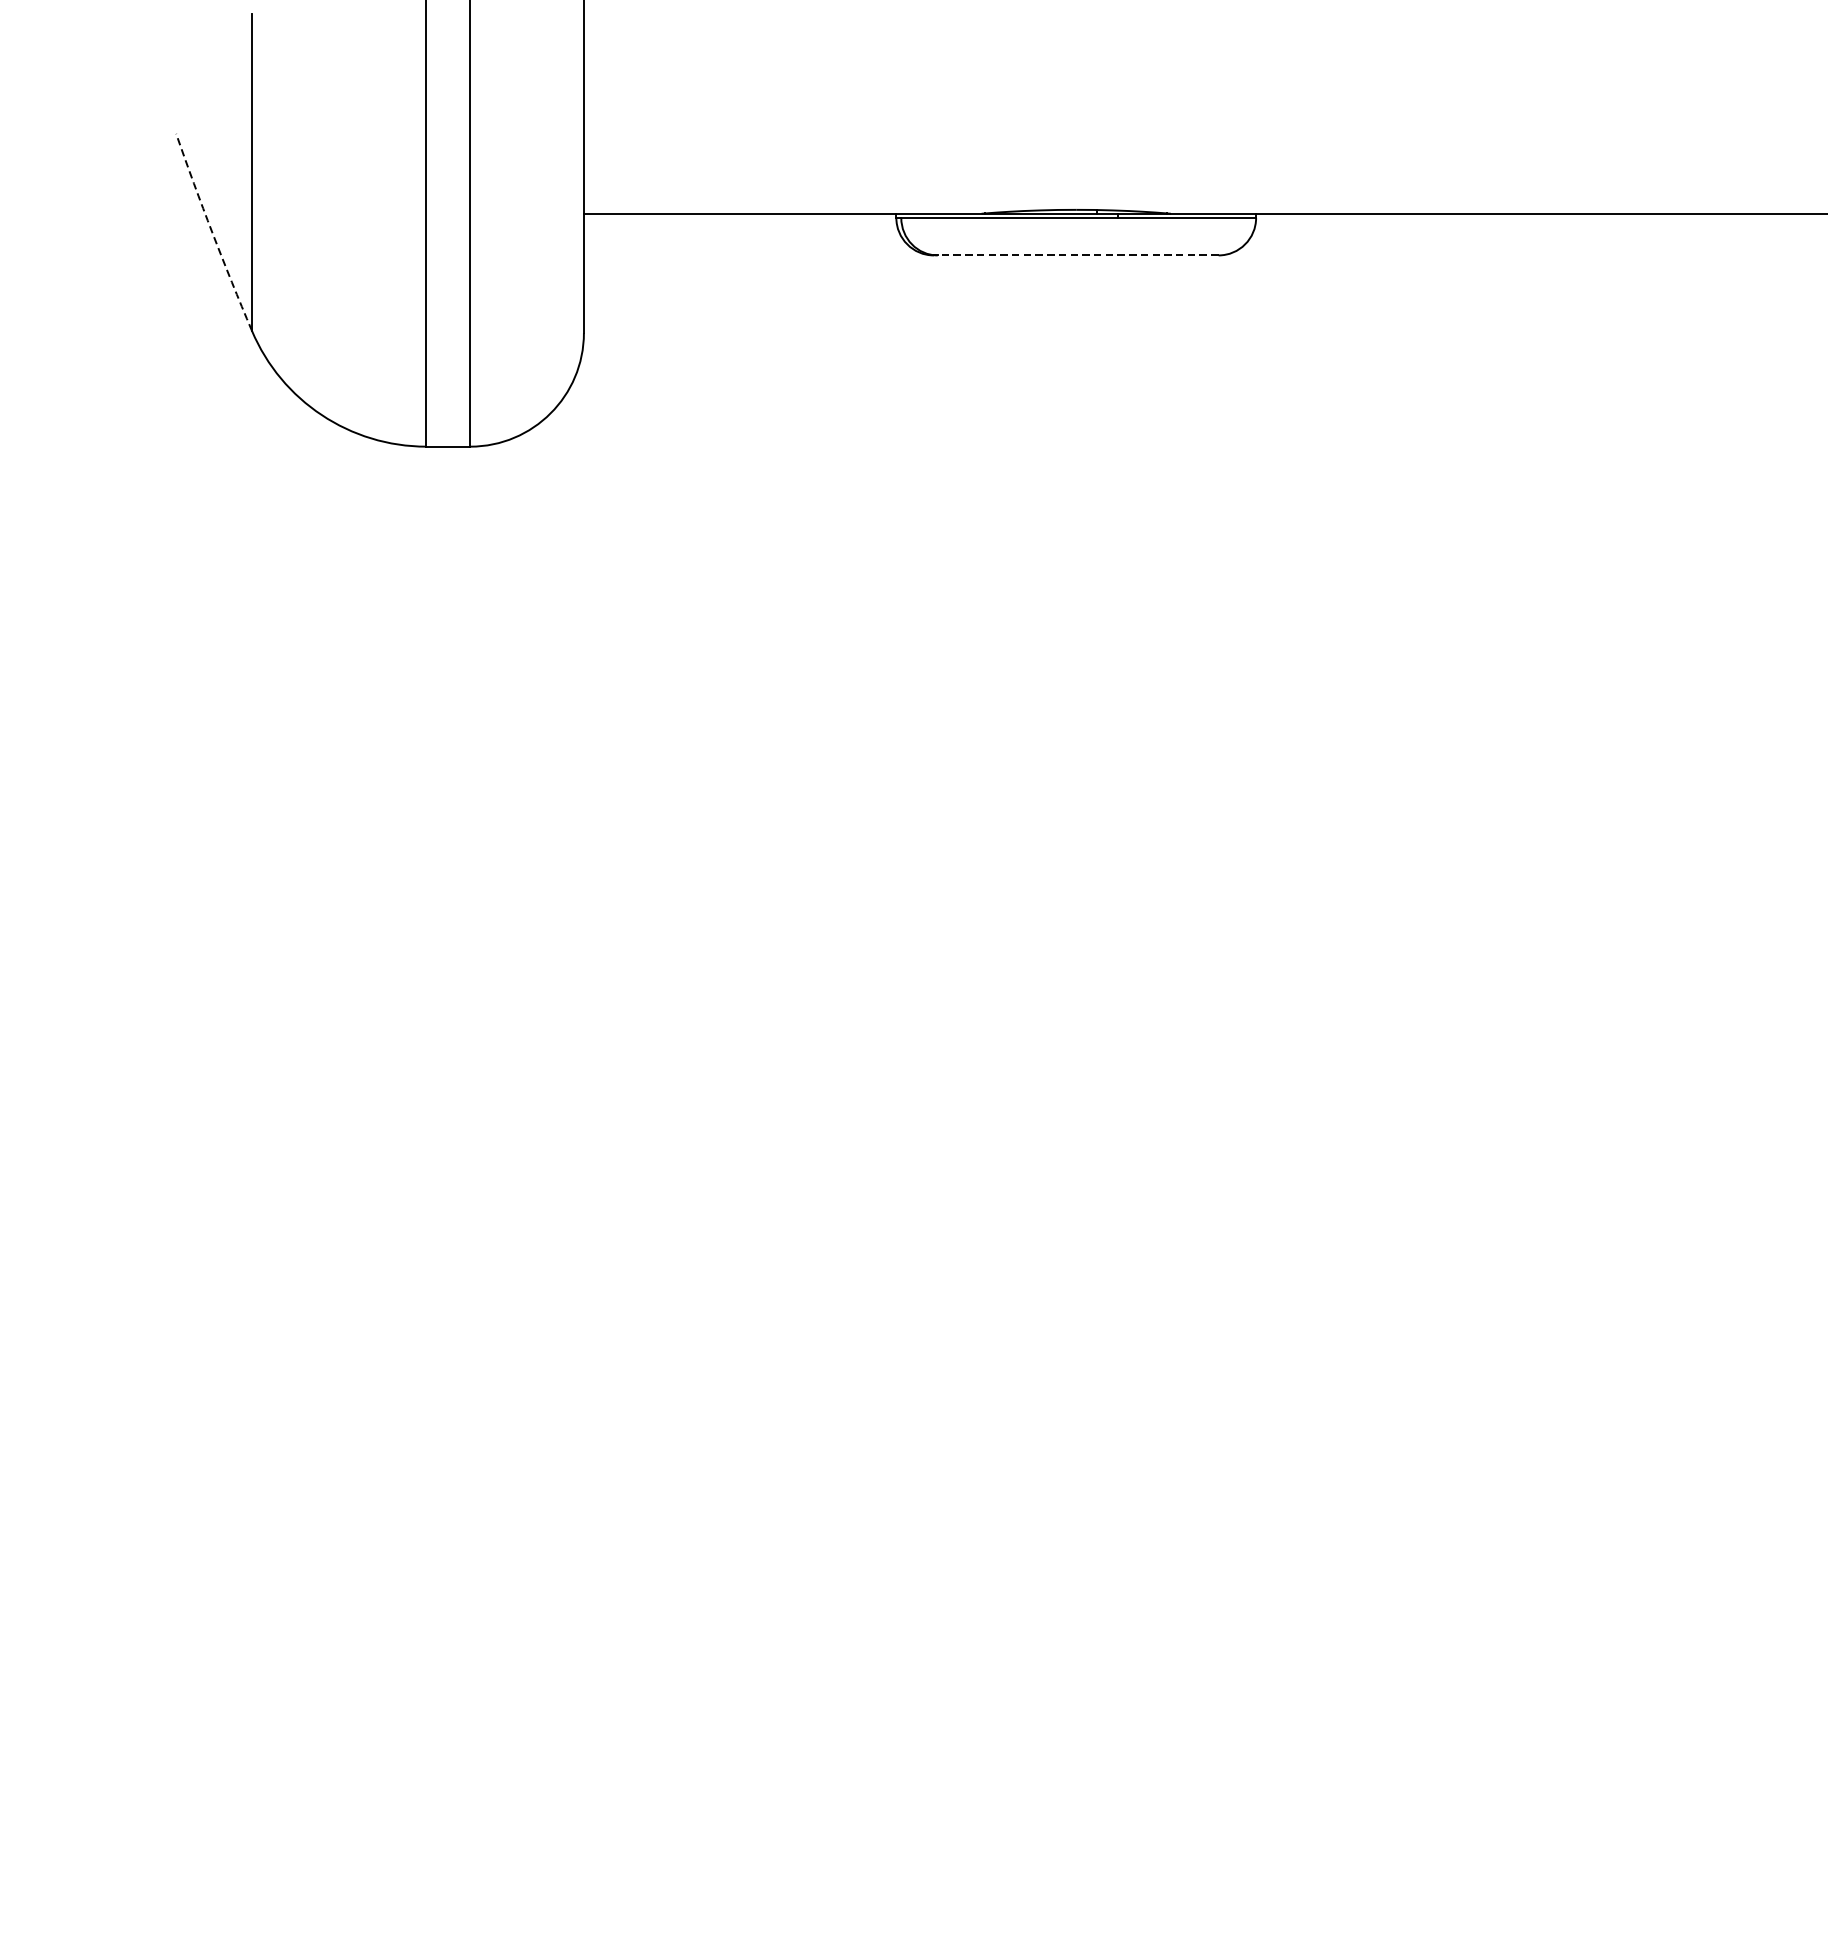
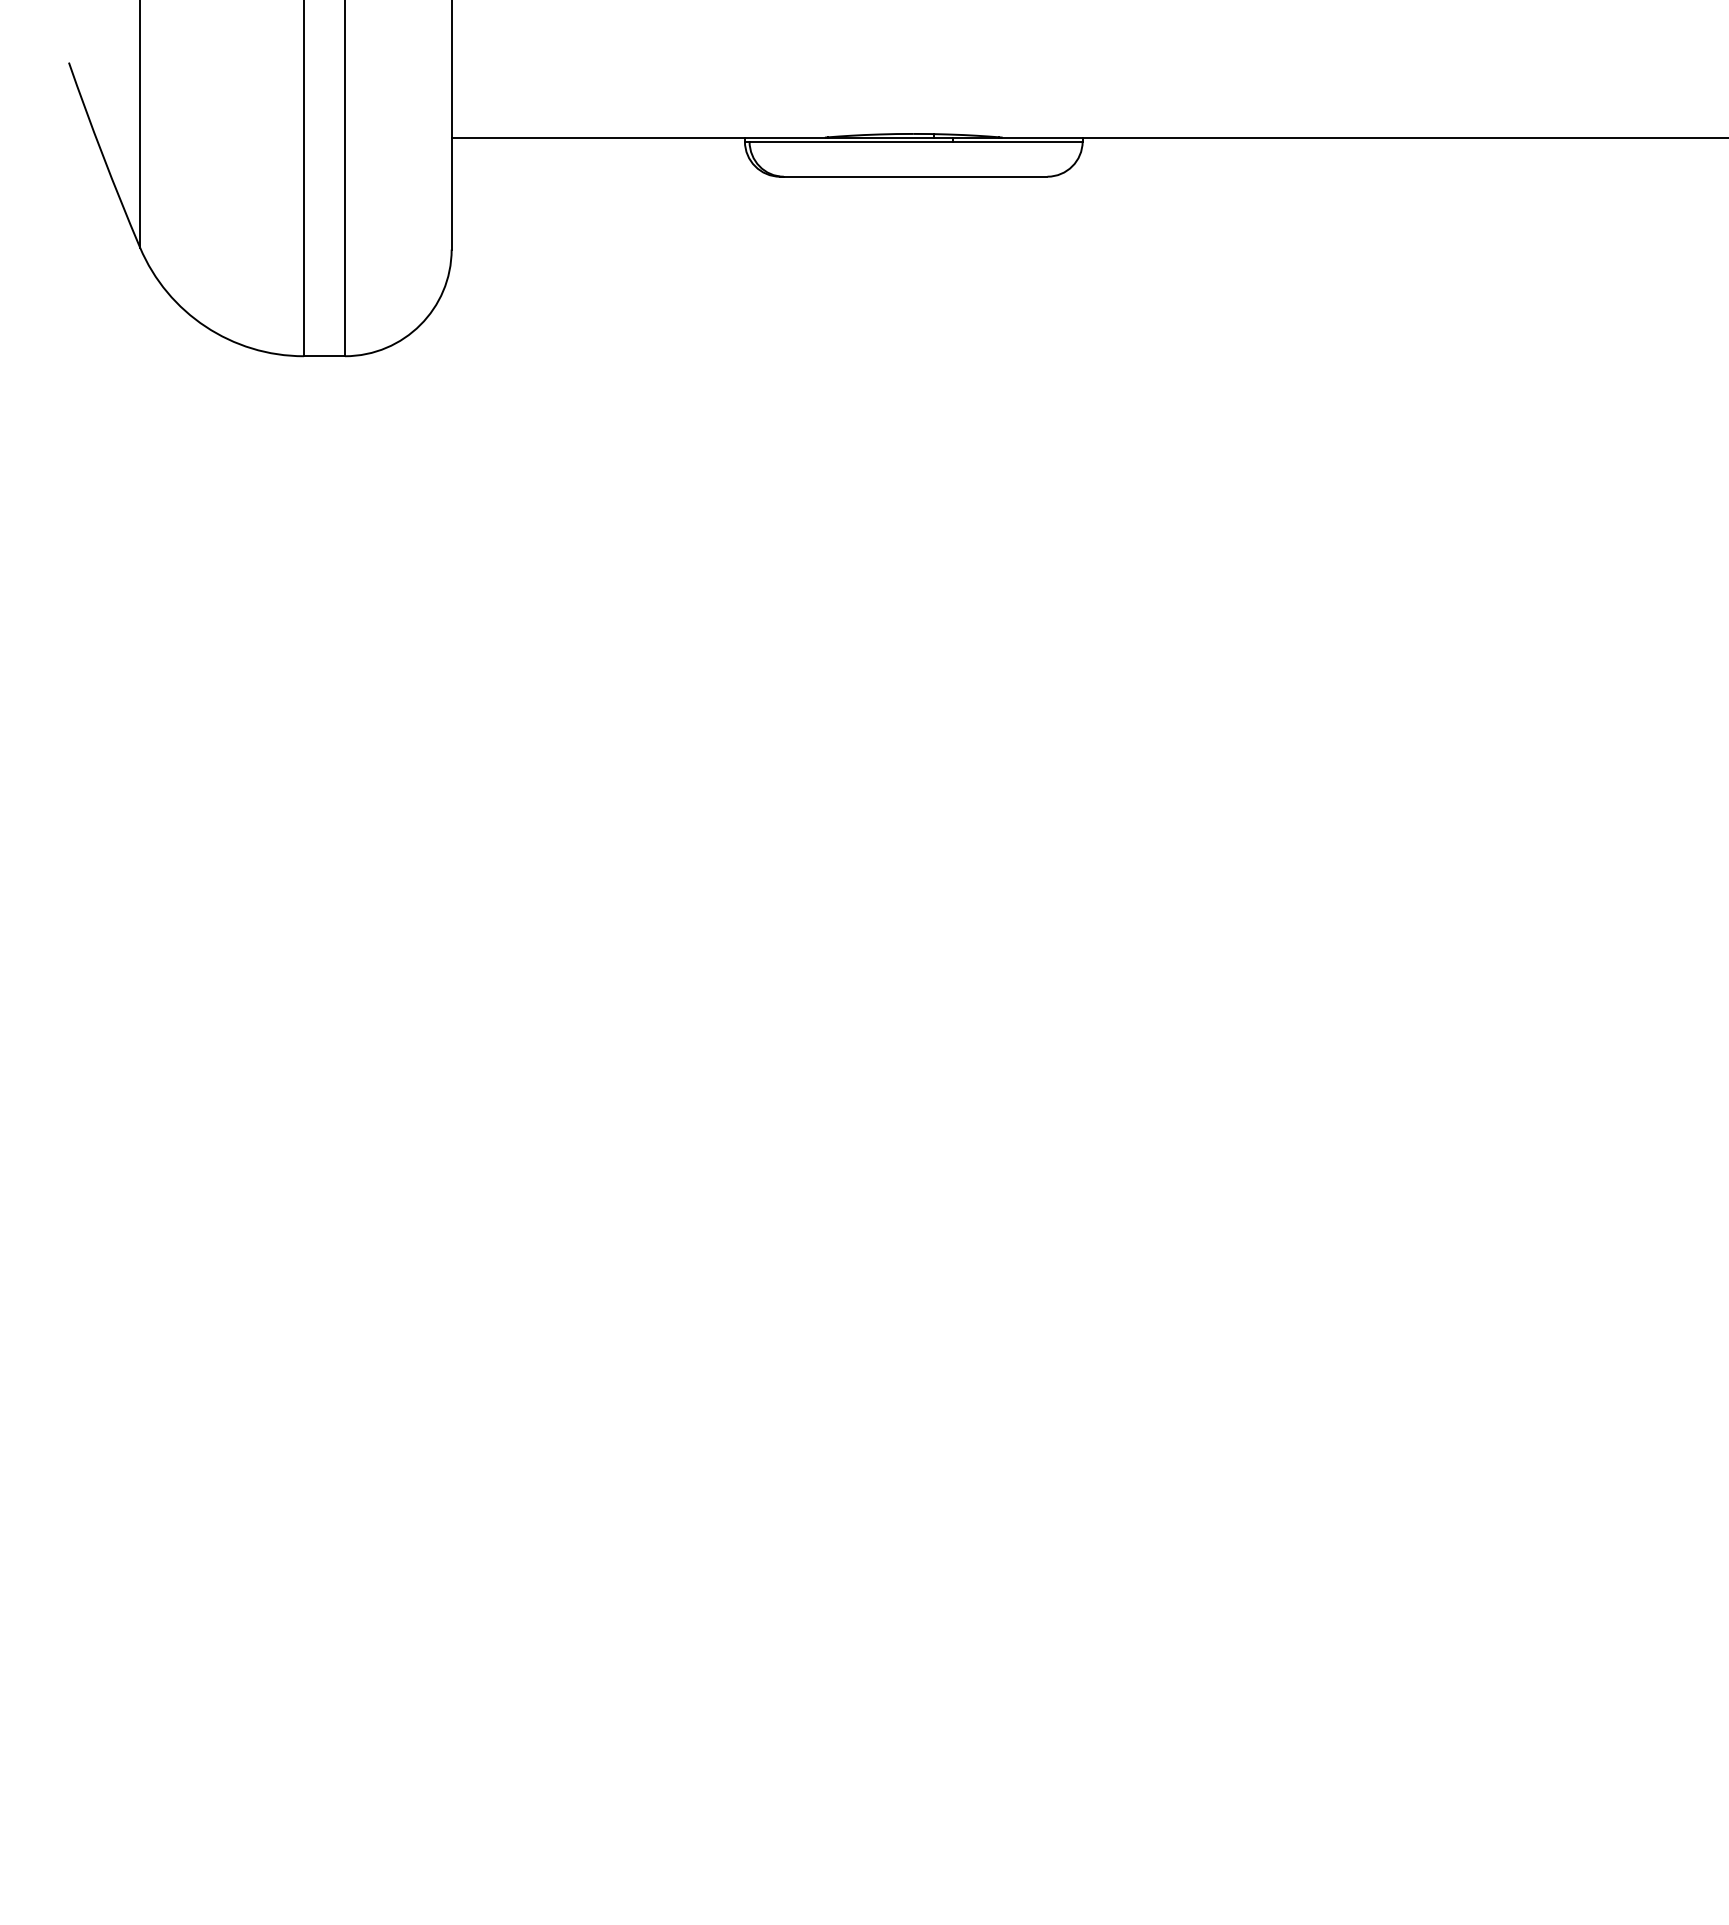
arc: (213, 232) -> (103, 155), dashed -> solid
line: (1078, 255) -> (915, 176), dashed -> solid

